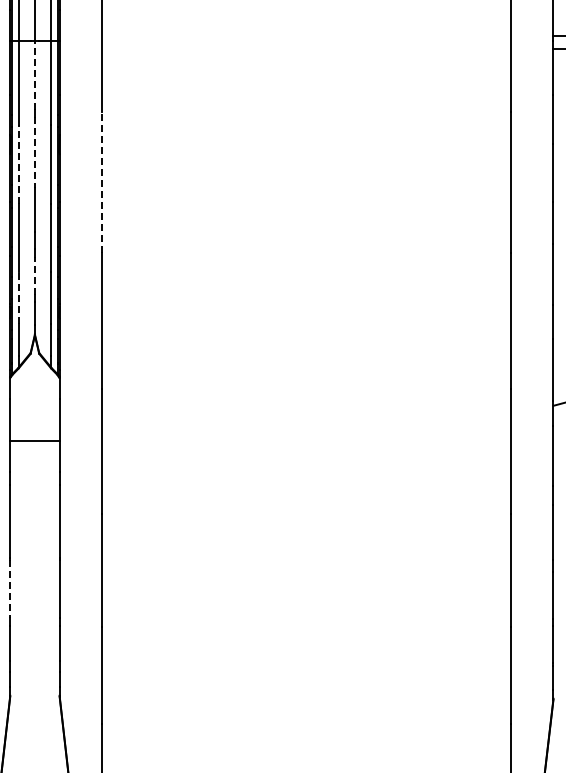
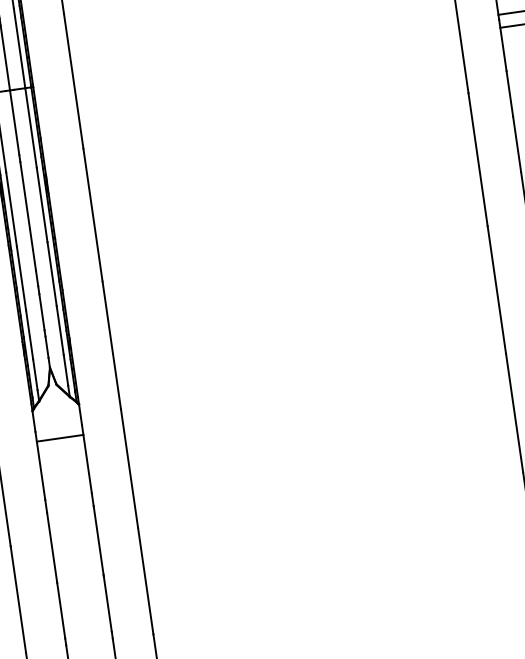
line: (34, 74) -> (14, 122), dashed -> solid
line: (34, 152) -> (24, 195), dashed -> solid
line: (18, 164) -> (11, 209), dashed -> solid
line: (102, 182) -> (92, 214), dashed -> solid
line: (34, 275) -> (41, 311), dashed -> solid
line: (18, 297) -> (29, 334), dashed -> solid
line: (34, 440) -> (59, 438), moved
line: (10, 589) -> (61, 611), dashed -> solid

